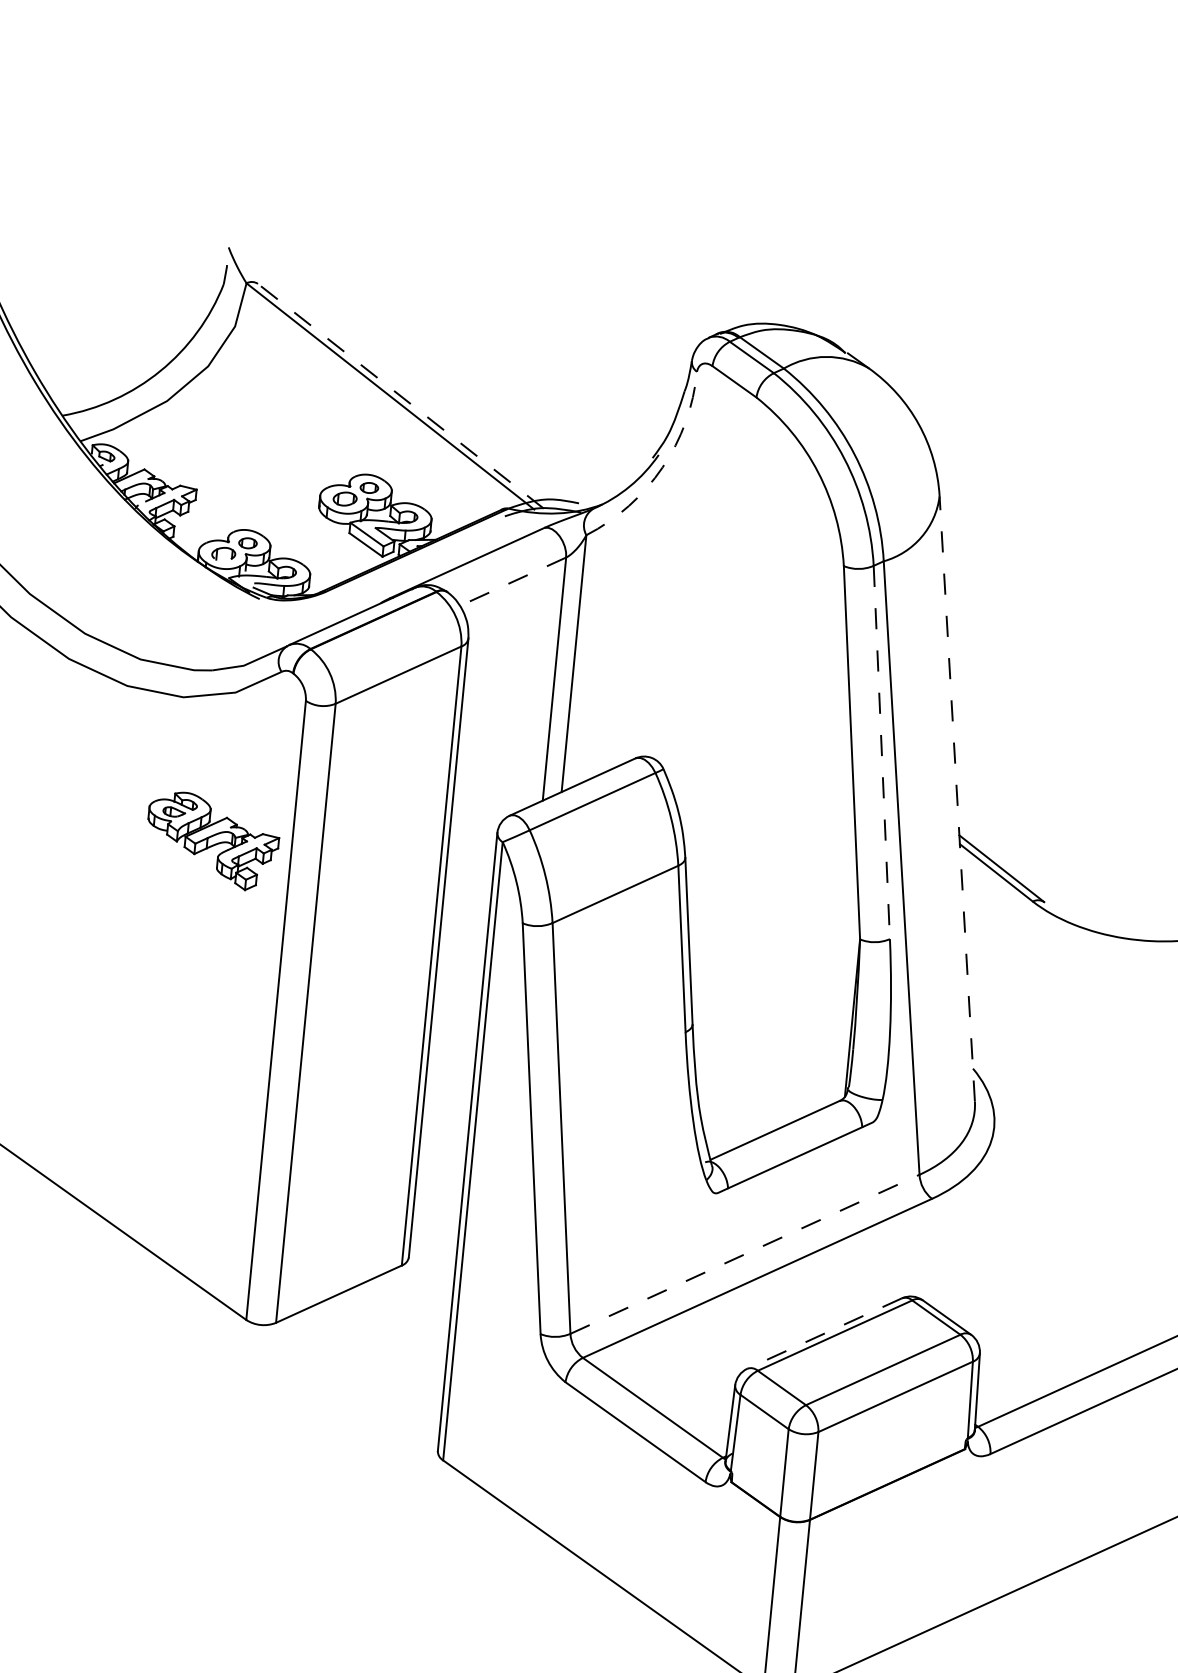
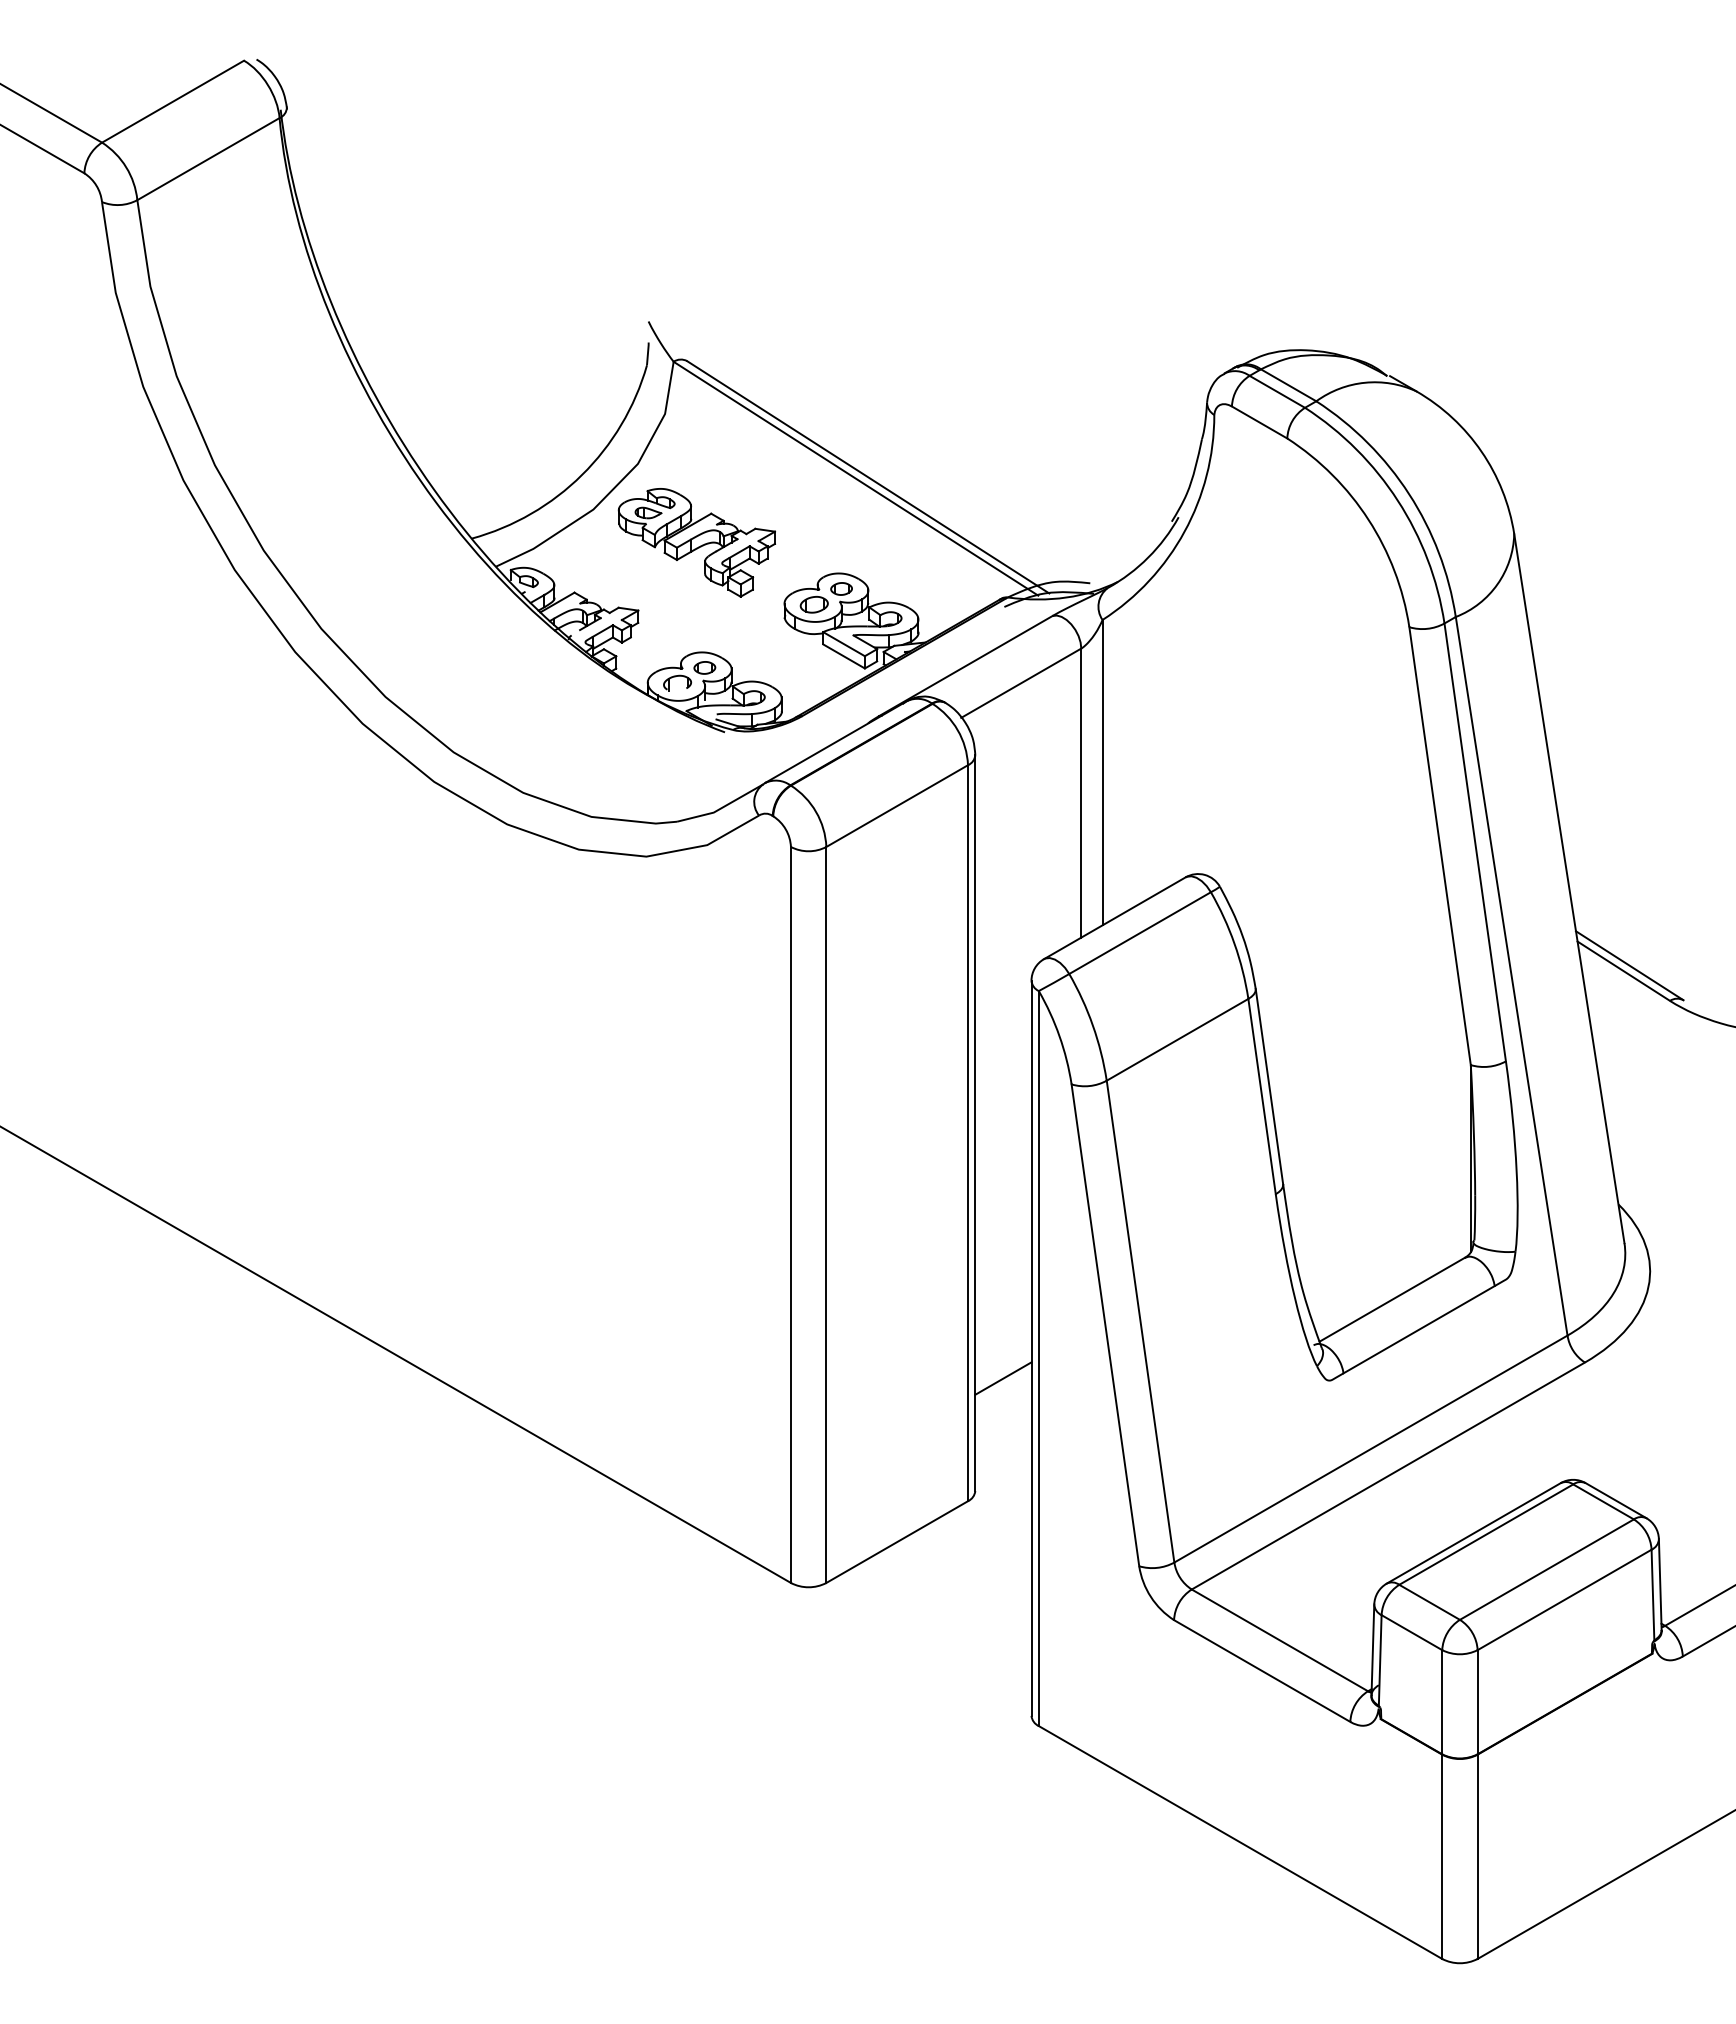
line: (400, 396) -> (867, 477), dashed -> solid
arc: (662, 467) -> (1184, 531), dashed -> solid
line: (512, 581) -> (1020, 683), dashed -> solid
line: (882, 752) -> (1475, 842), dashed -> solid
line: (957, 798) -> (1569, 888), dashed -> solid
part: (212, 840) -> (696, 542), moved
line: (441, 1165) -> (1003, 1378), added
line: (744, 1254) -> (1370, 1449), dashed -> solid
line: (824, 1333) -> (1473, 1533), dashed -> solid

